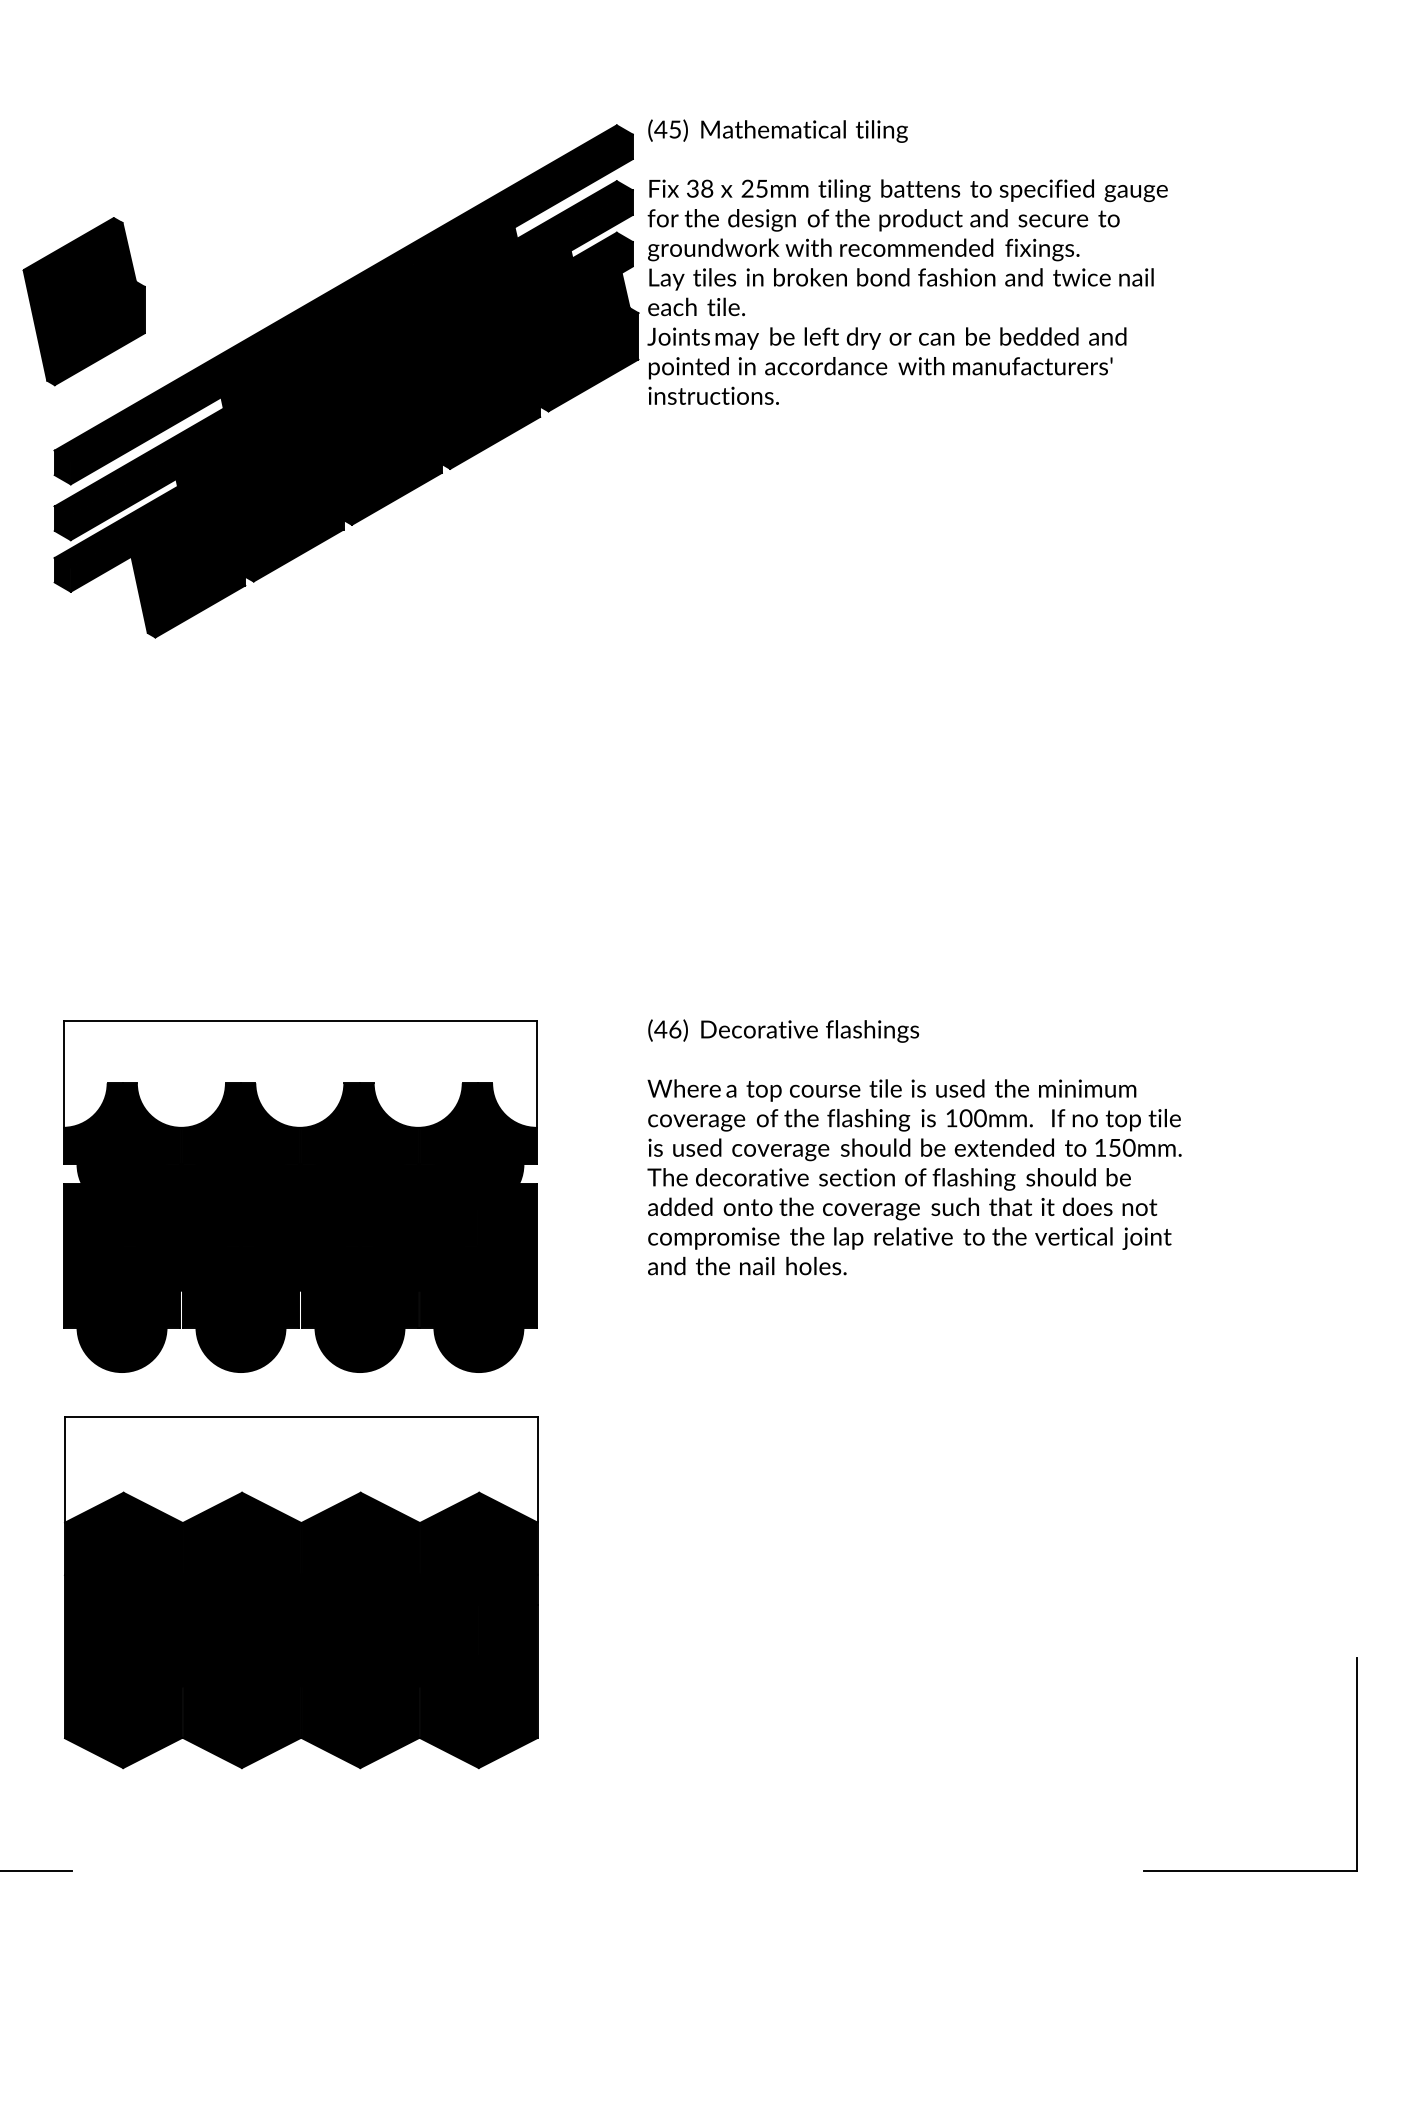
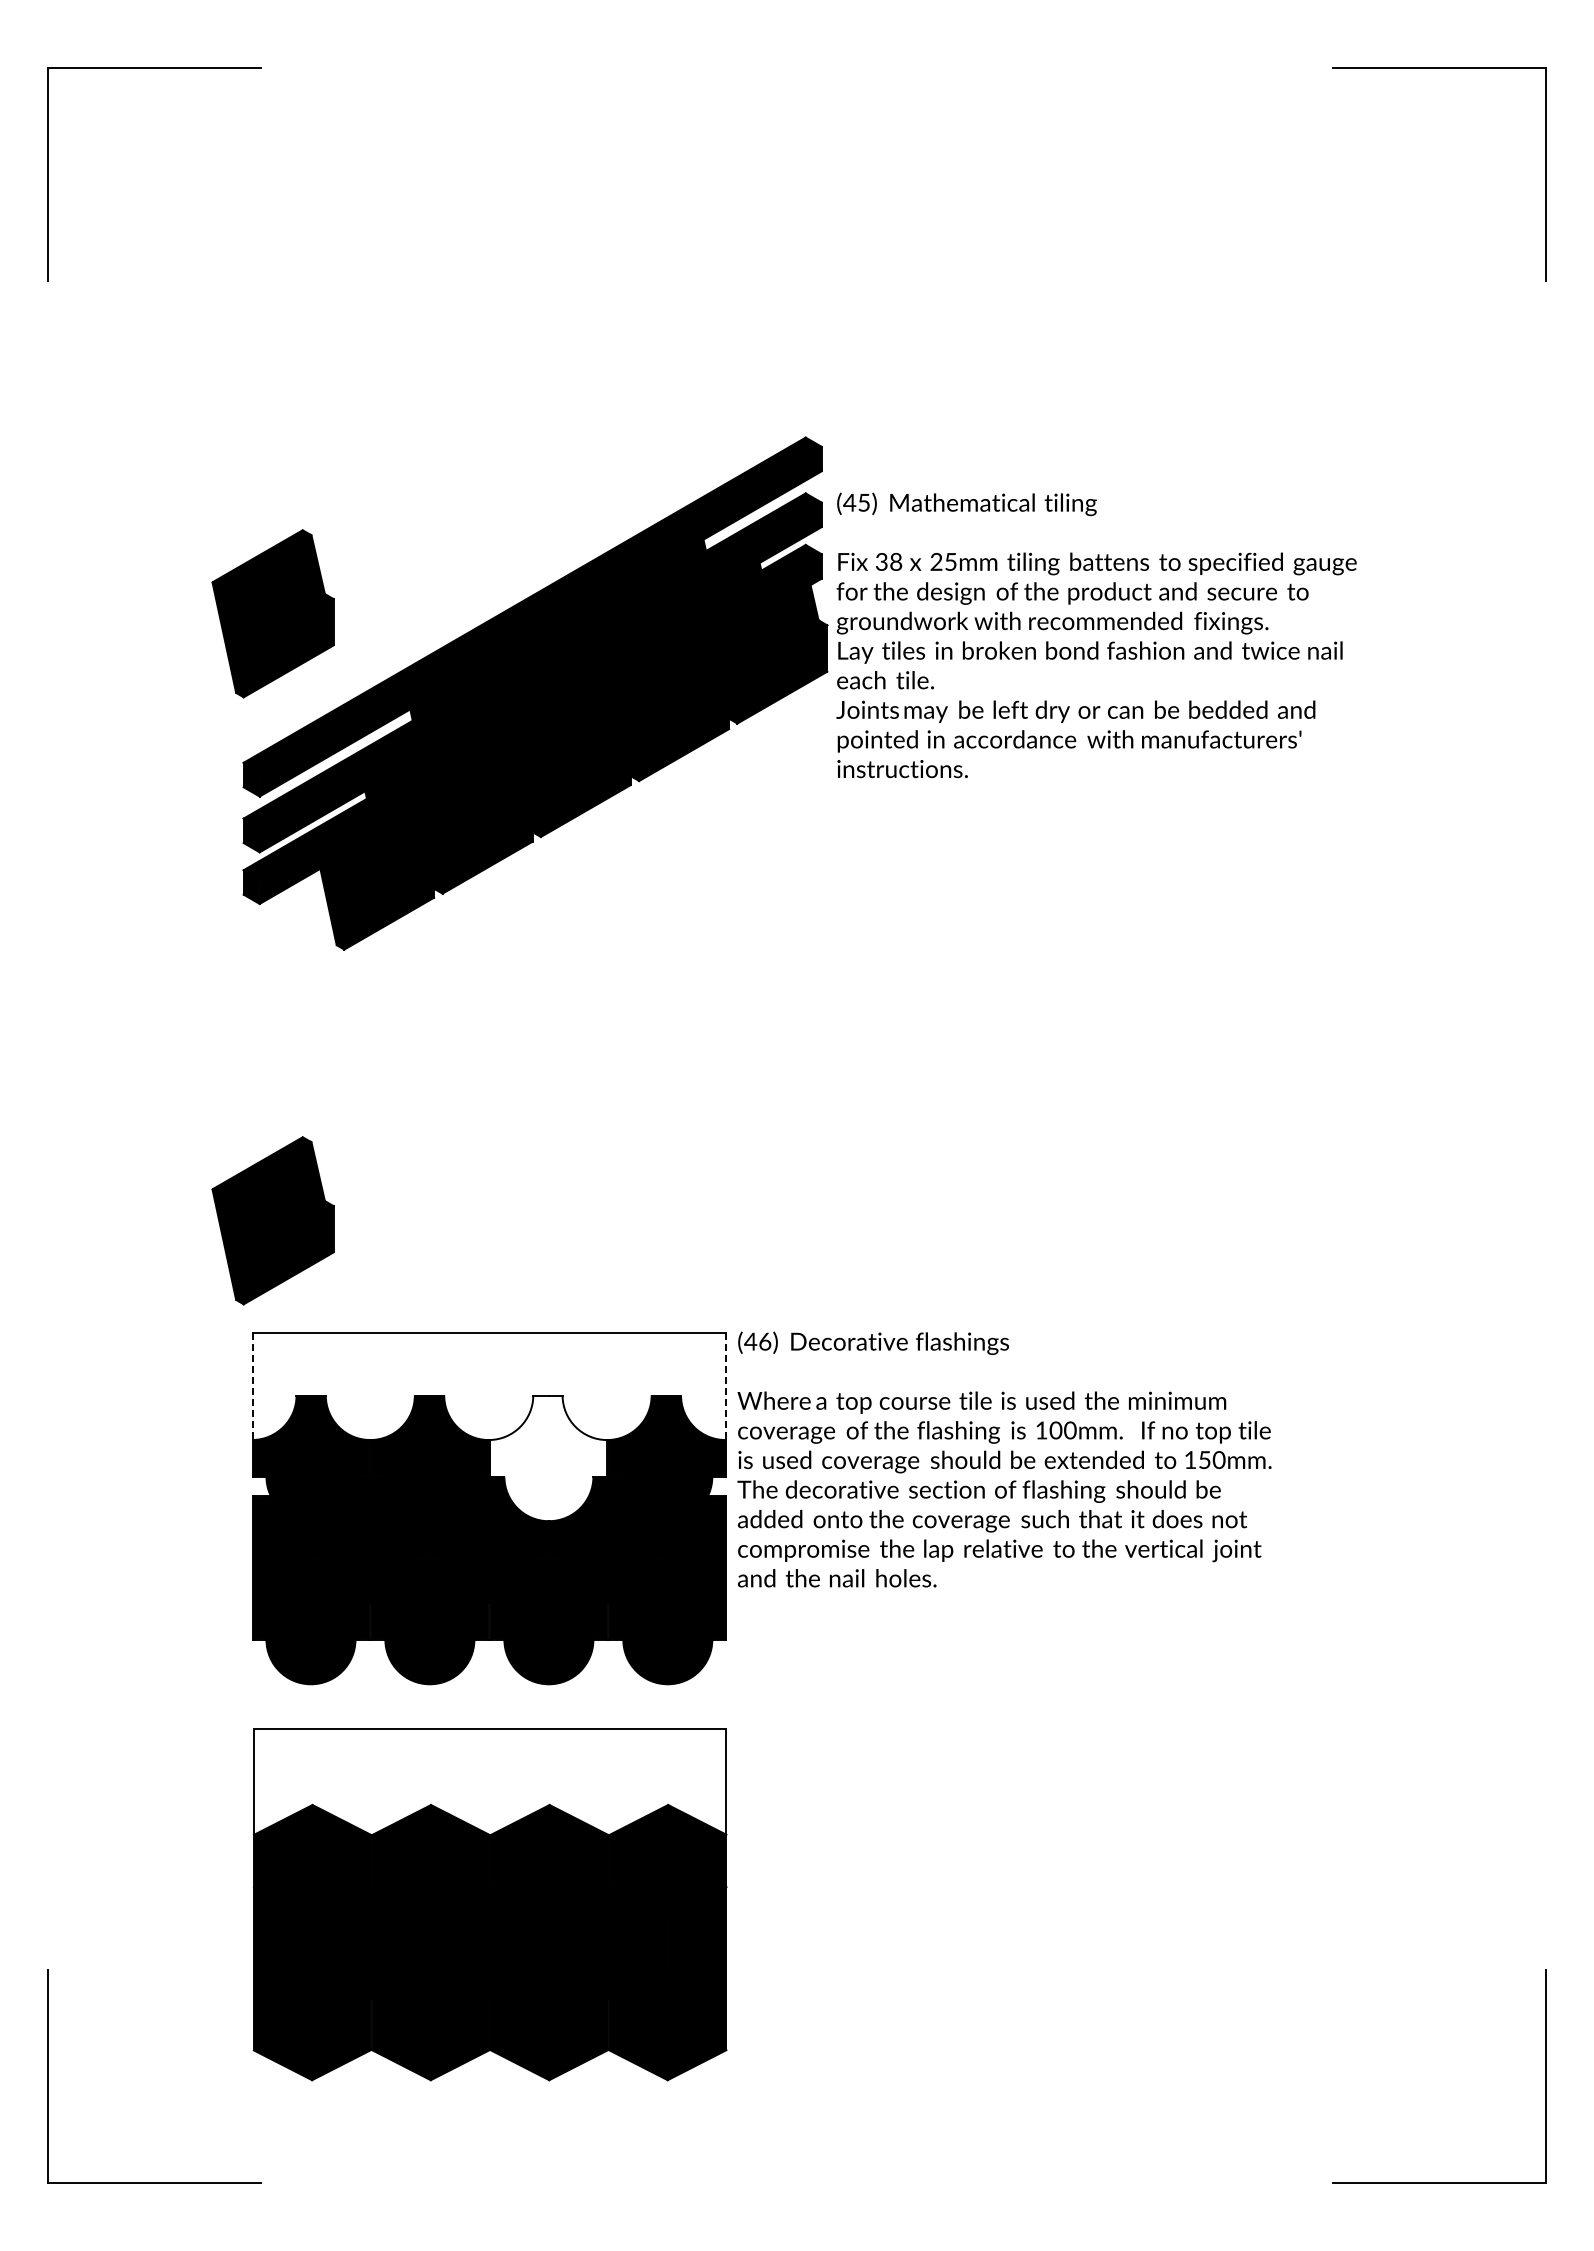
text: (907, 262) -> (1096, 635), moved
part: (83, 908) -> (272, 1220), added
line: (63, 1075) -> (252, 1387), solid -> dashed
line: (537, 1075) -> (726, 1387), solid -> dashed
fill: (359, 1146) -> (548, 1458), removed
text: (914, 1147) -> (1004, 1459), moved

